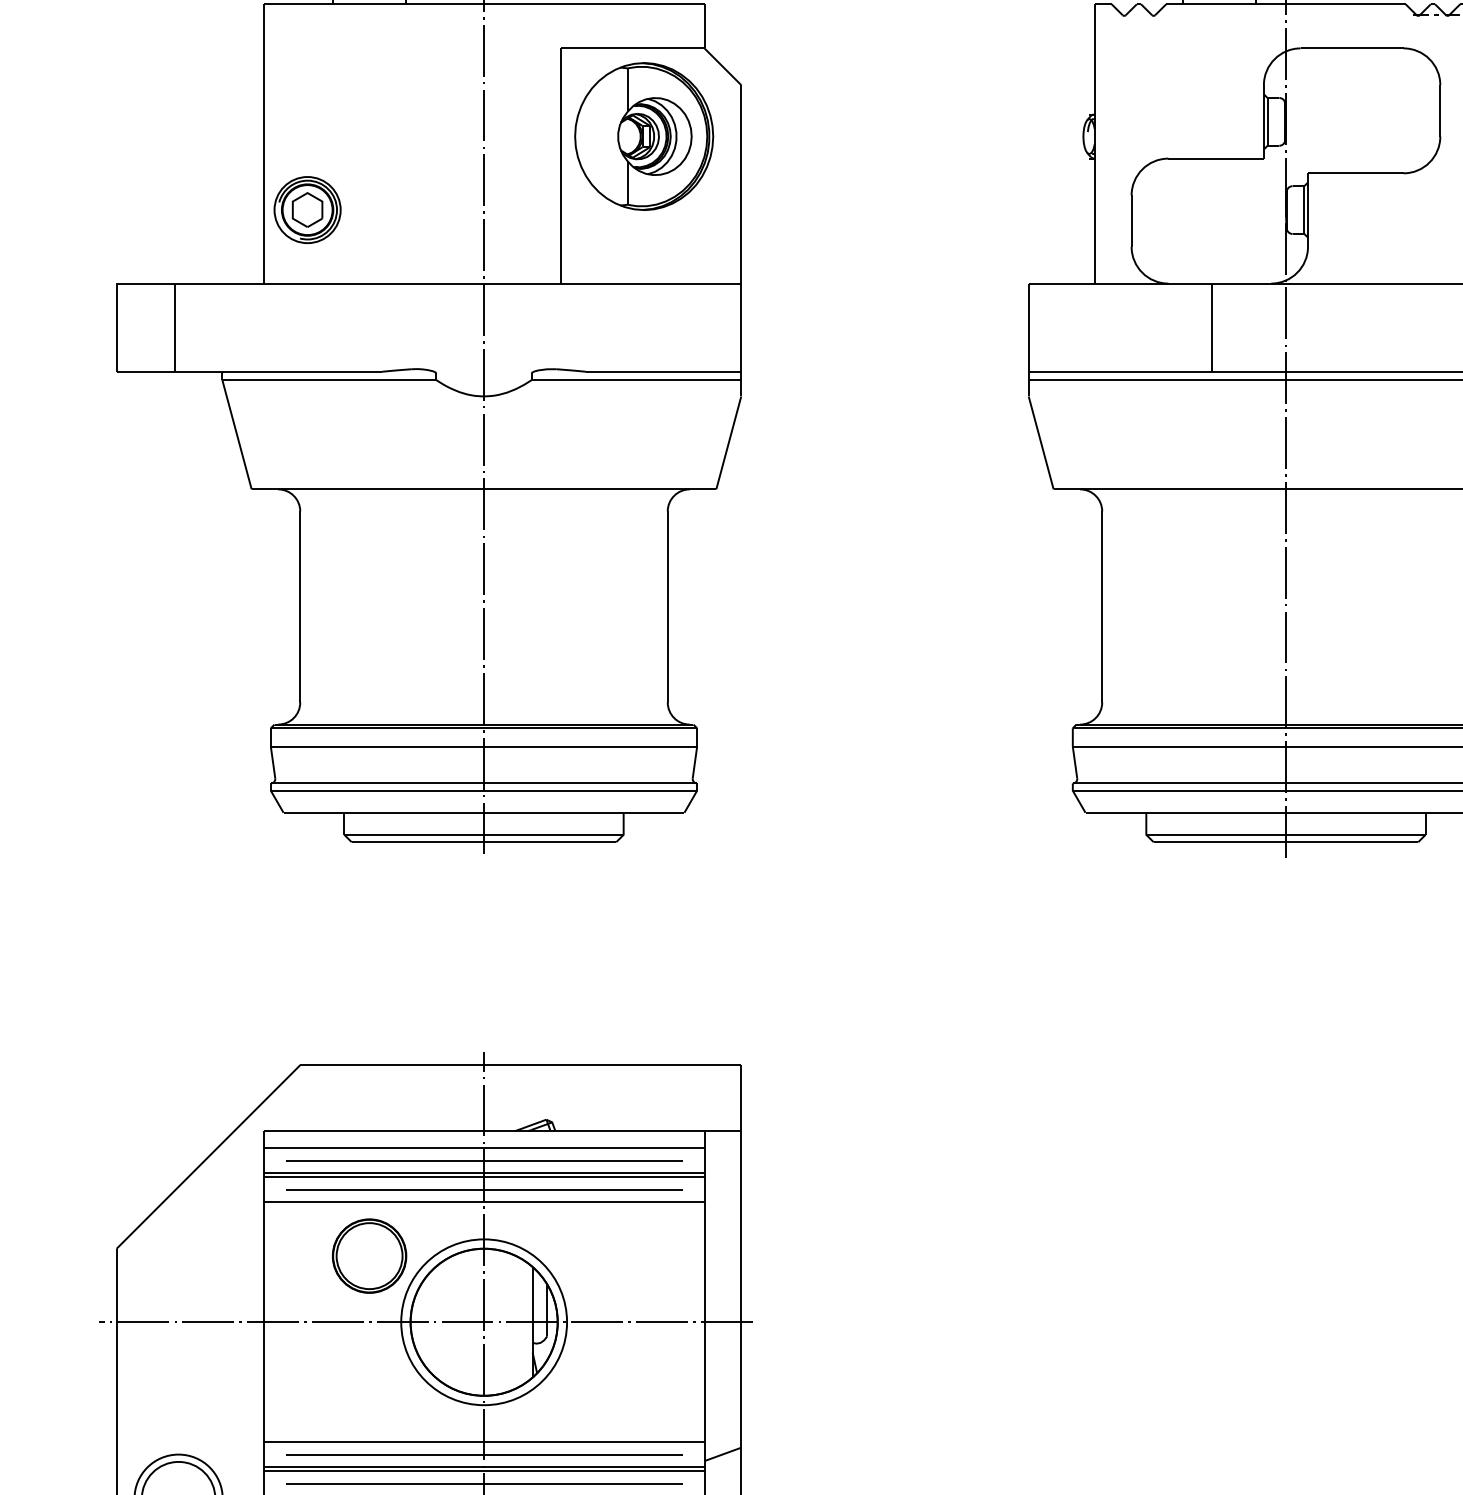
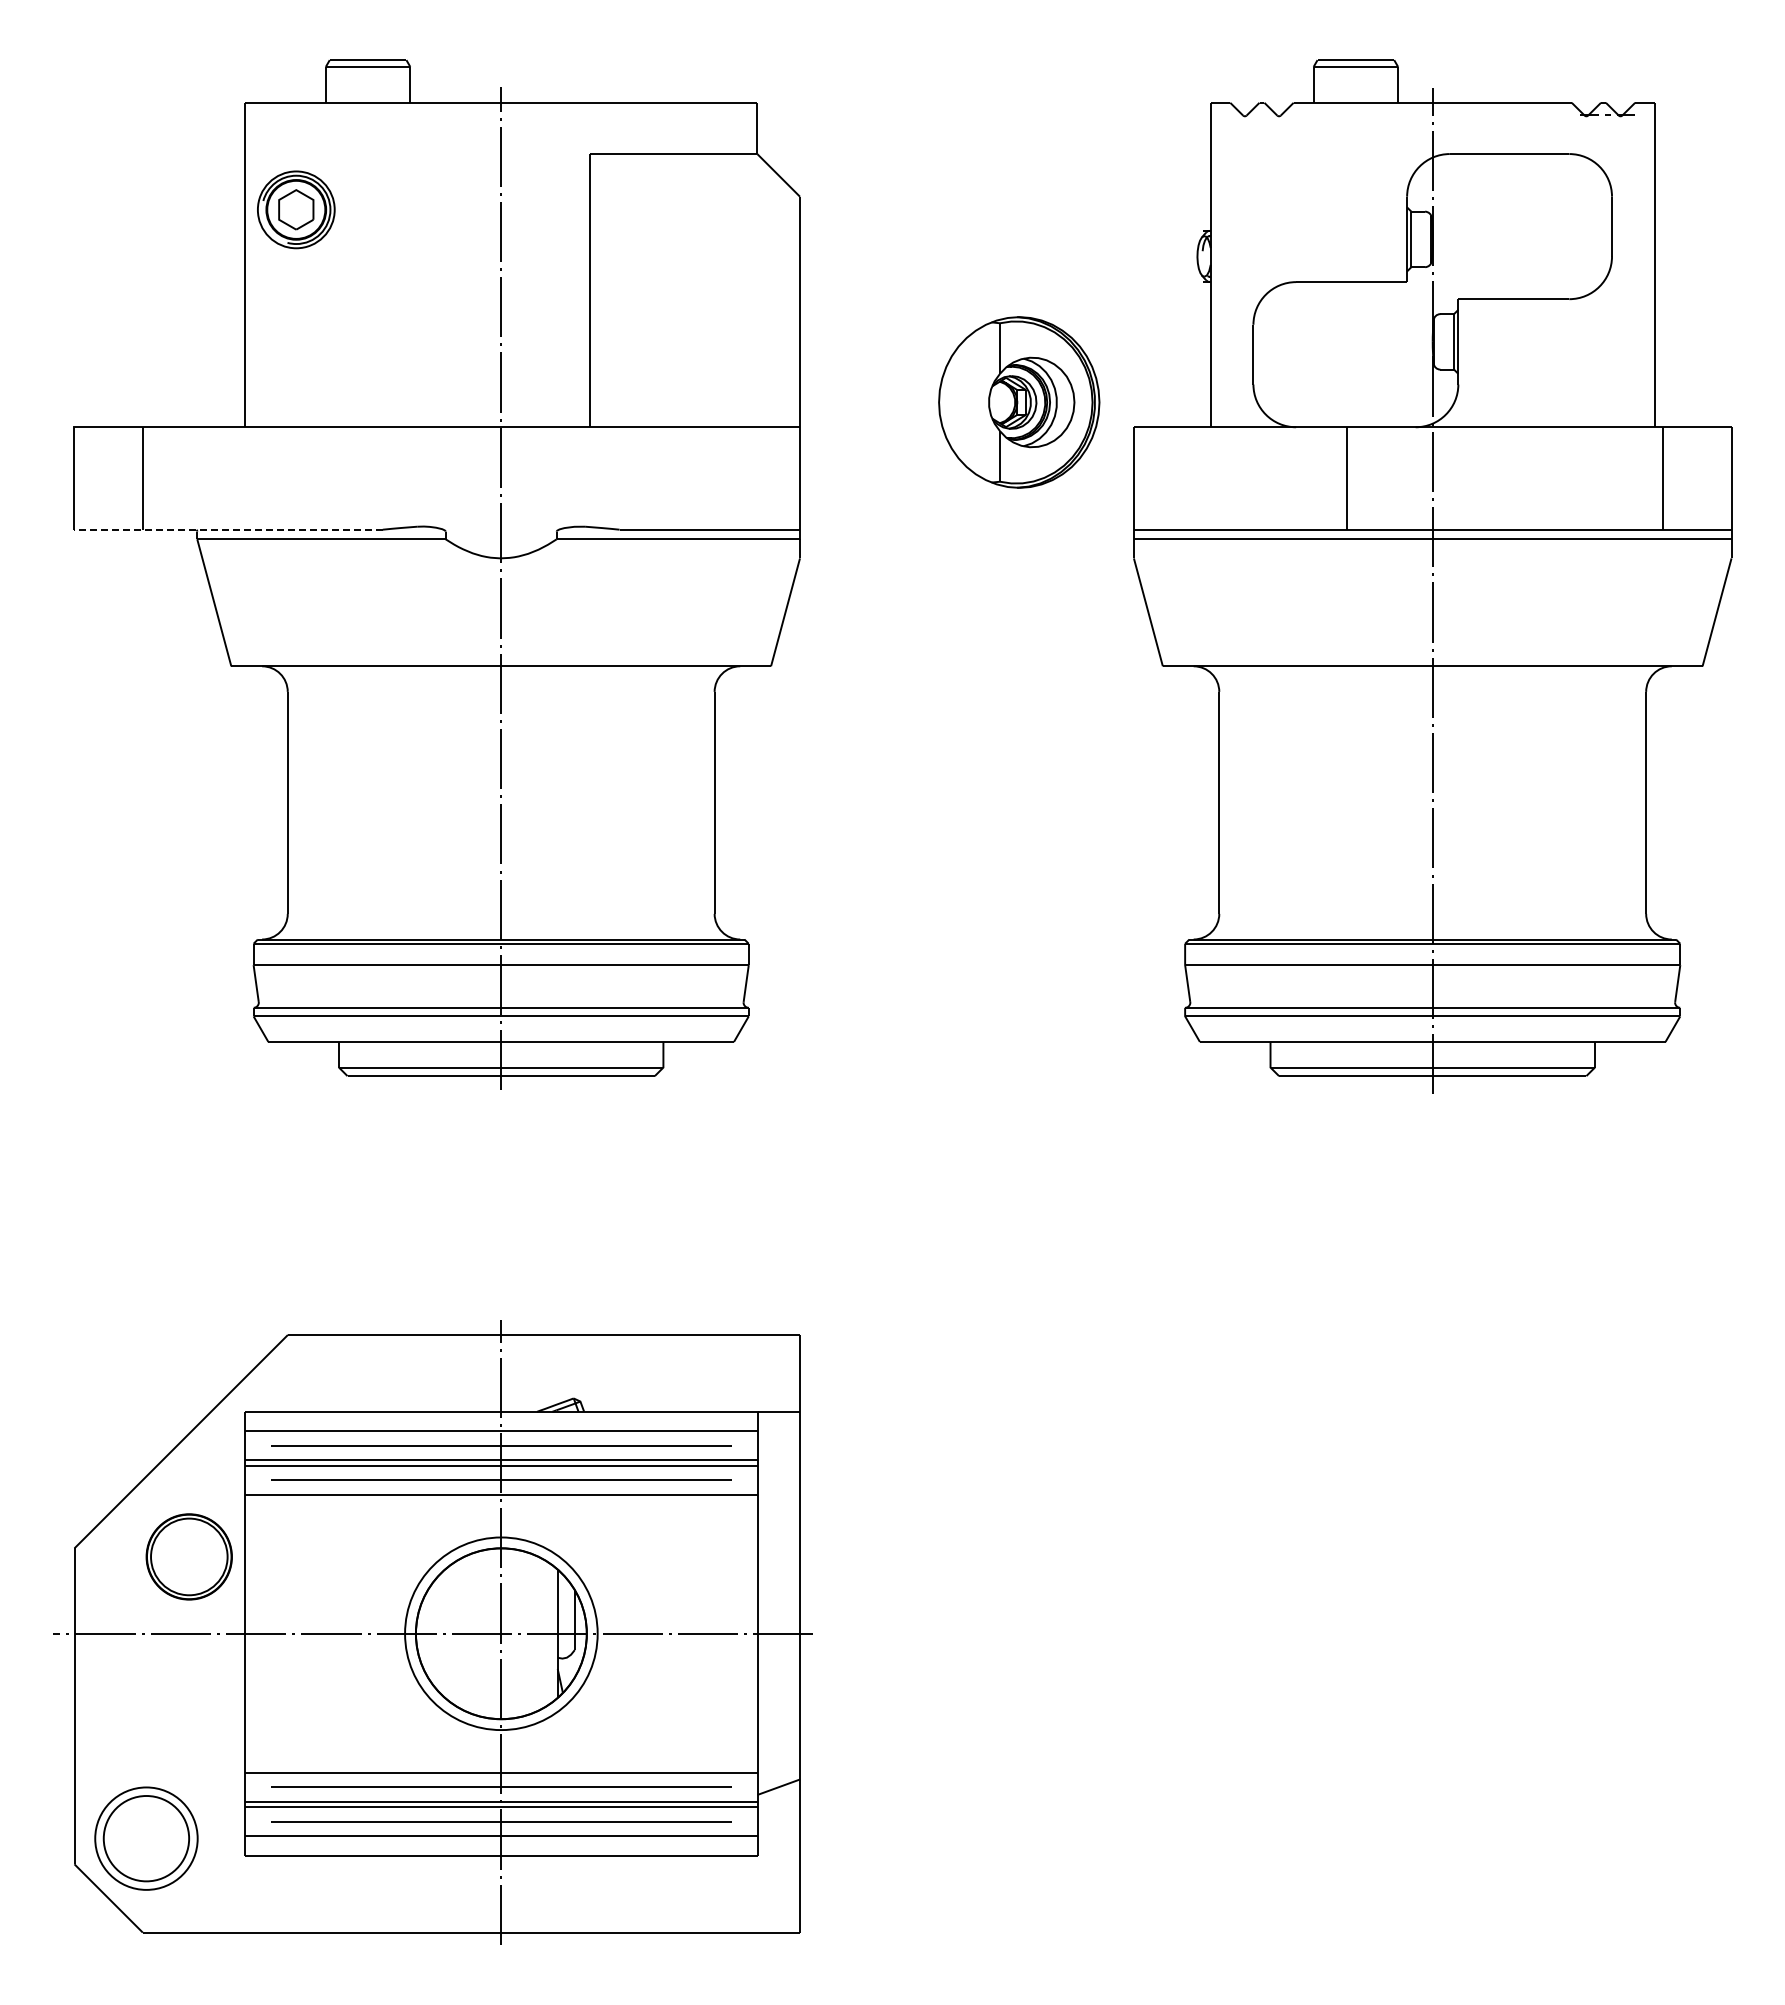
part: (644, 136) -> (1019, 402), moved
part: (307, 209) -> (296, 209), moved
line: (248, 371) -> (227, 529), solid -> dashed
part: (368, 1255) -> (188, 1556), moved

